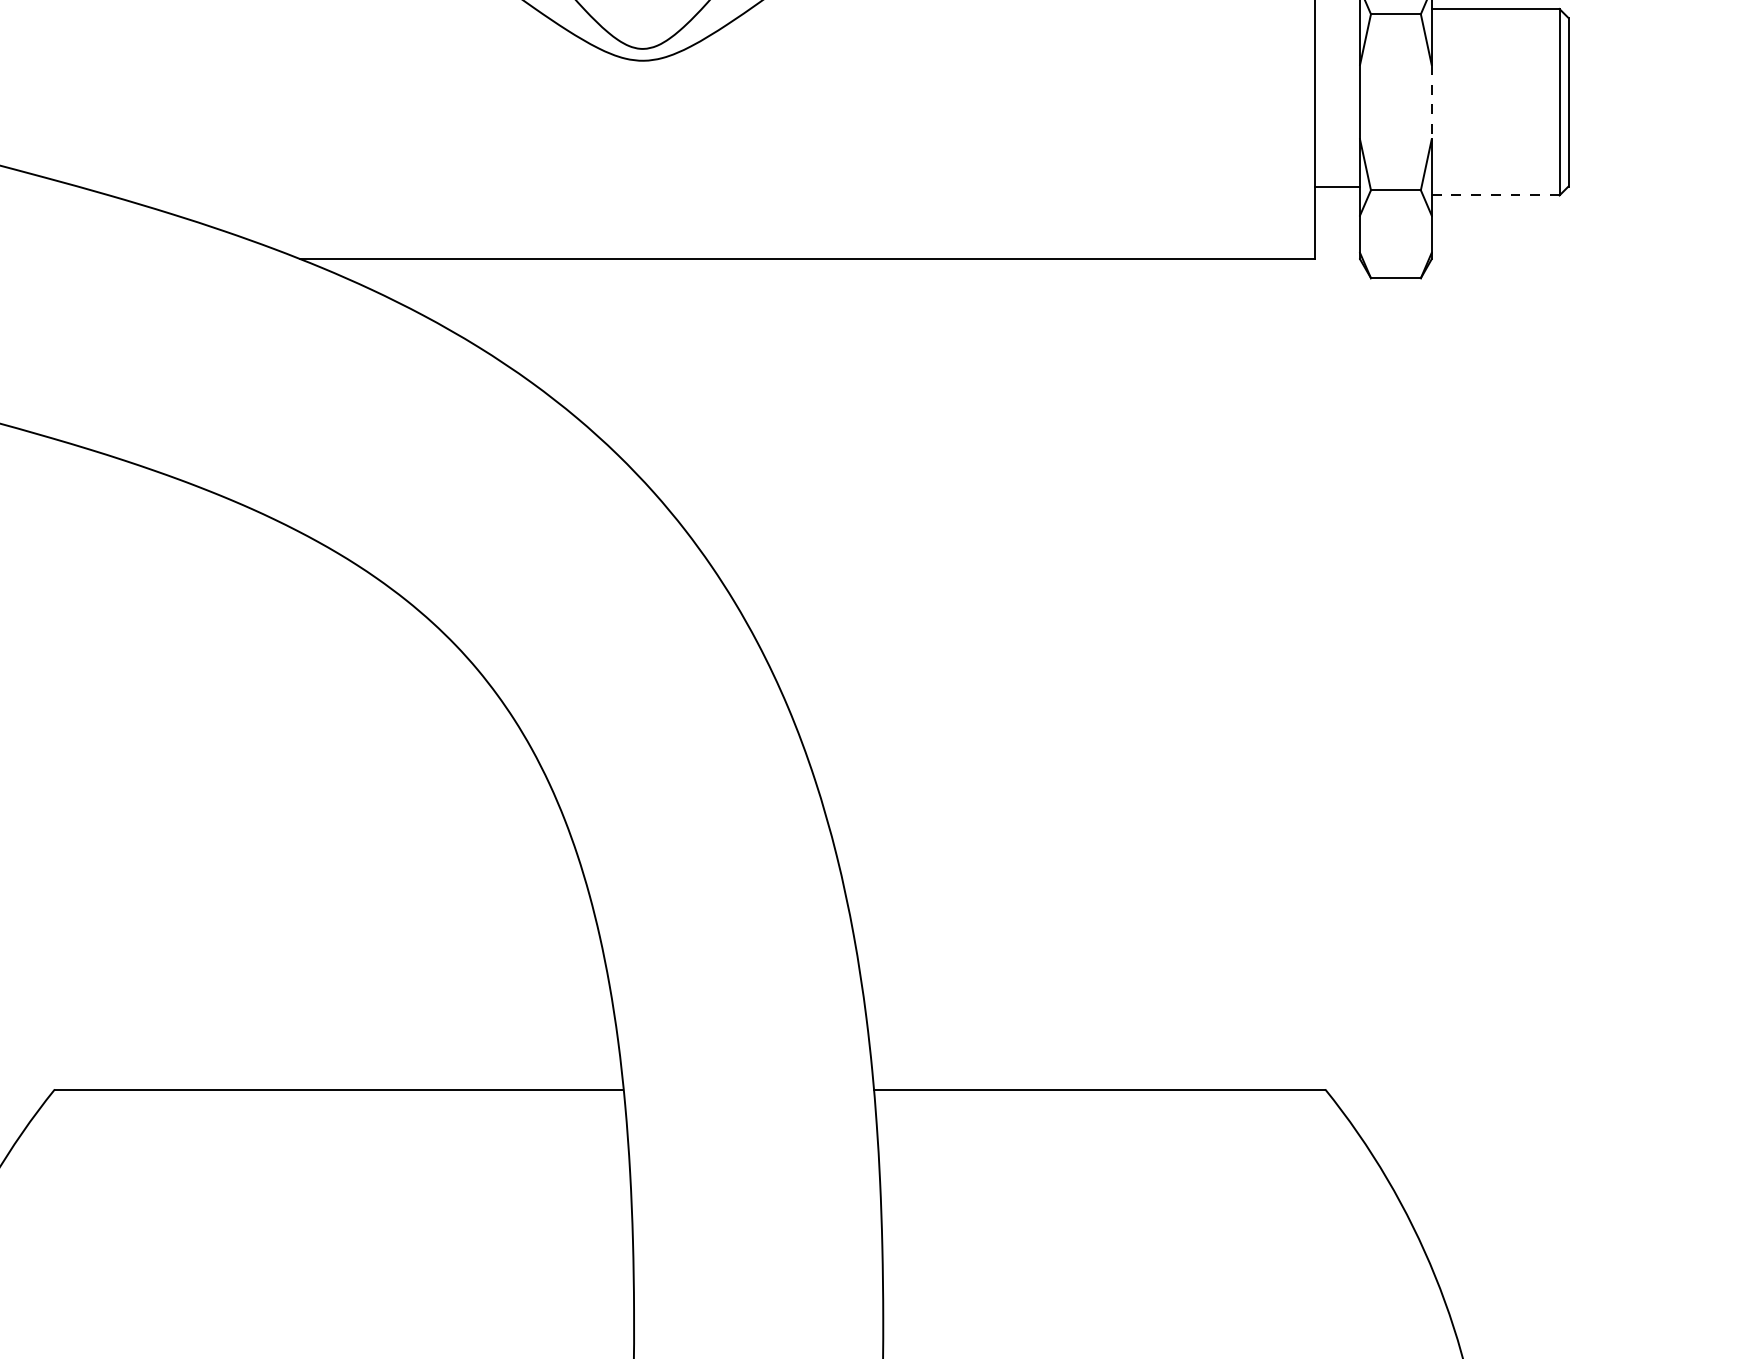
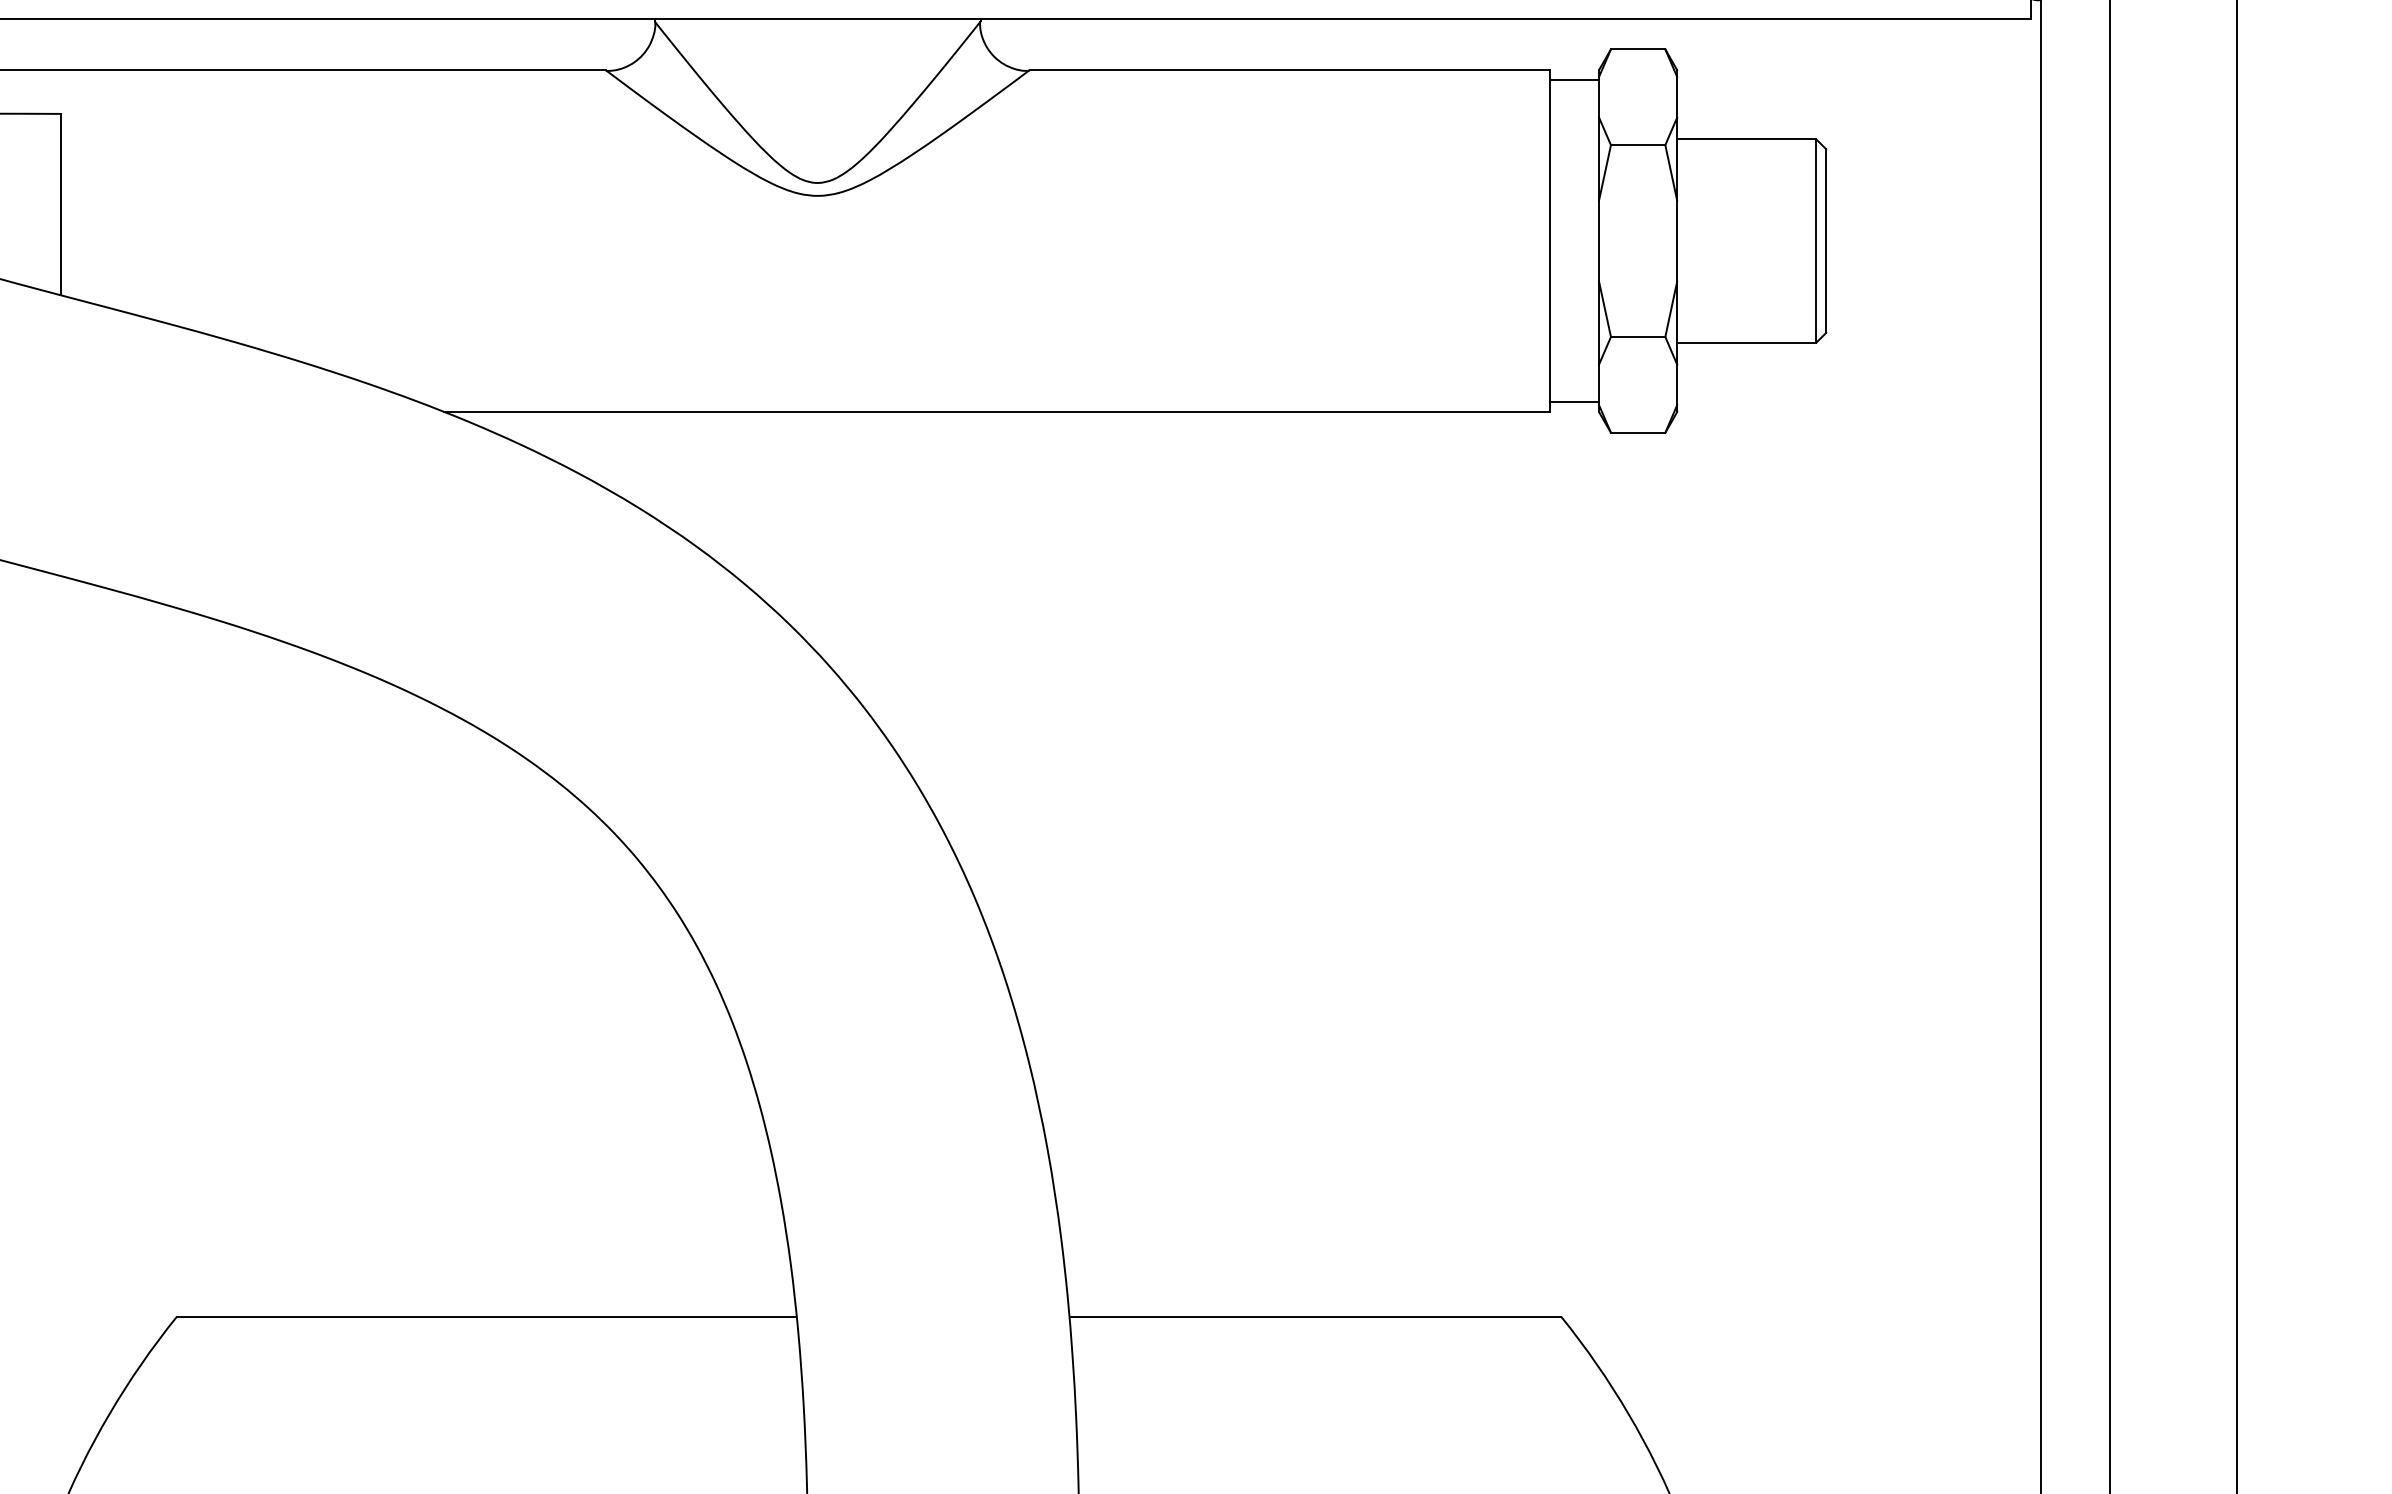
line: (1432, 102) -> (1677, 241), dashed -> solid
line: (1337, 187) -> (1574, 402), moved
line: (1495, 195) -> (1746, 342), dashed -> solid

